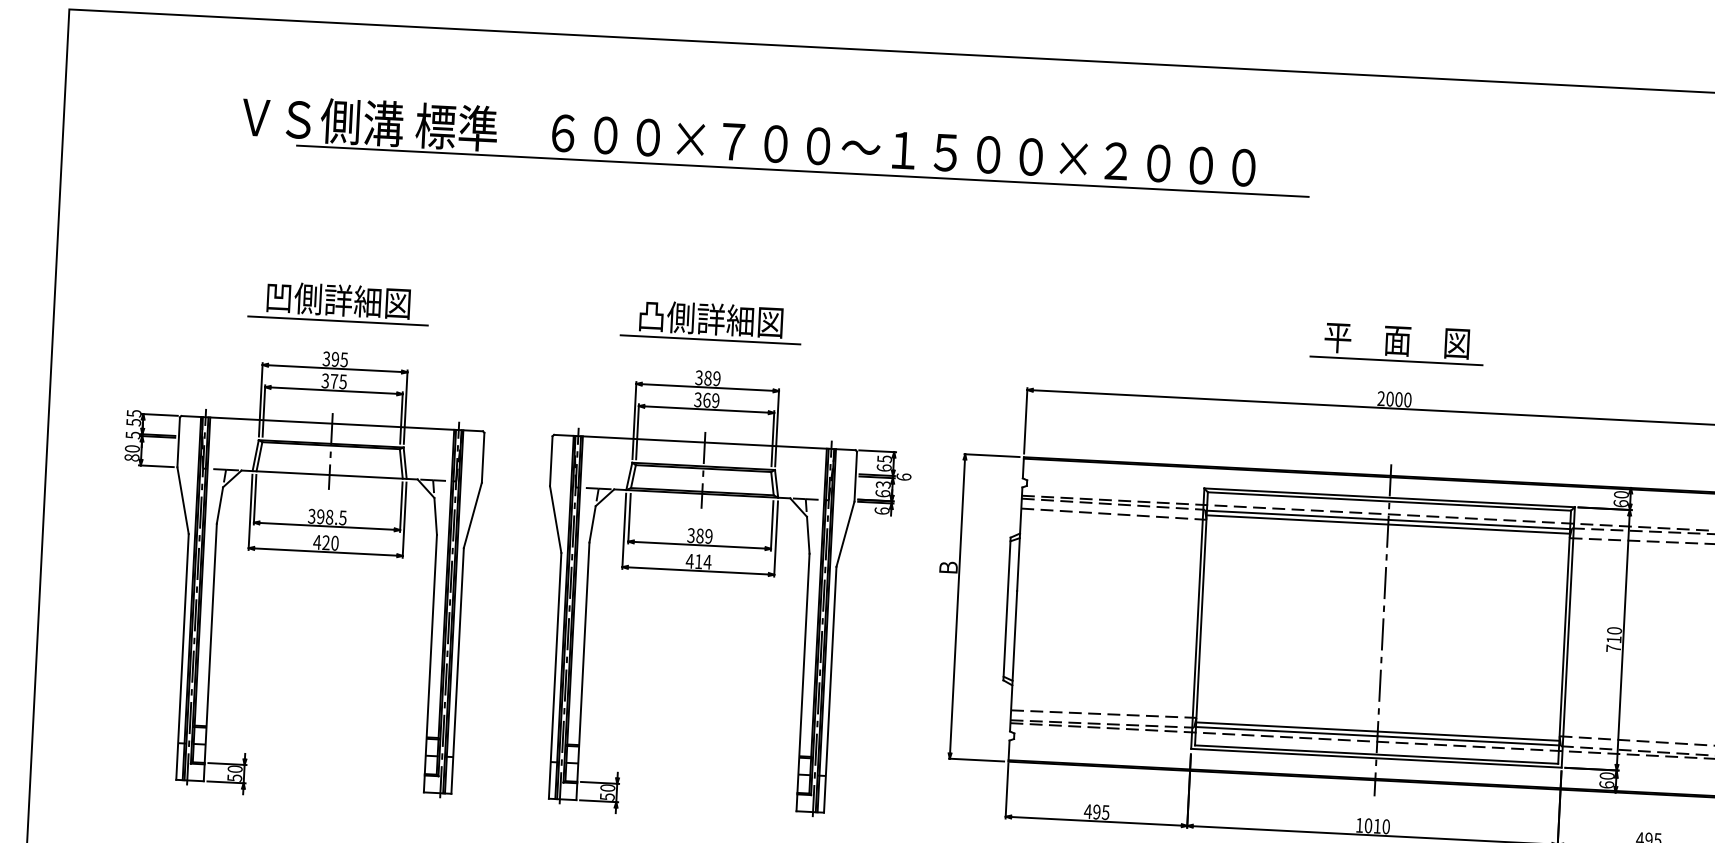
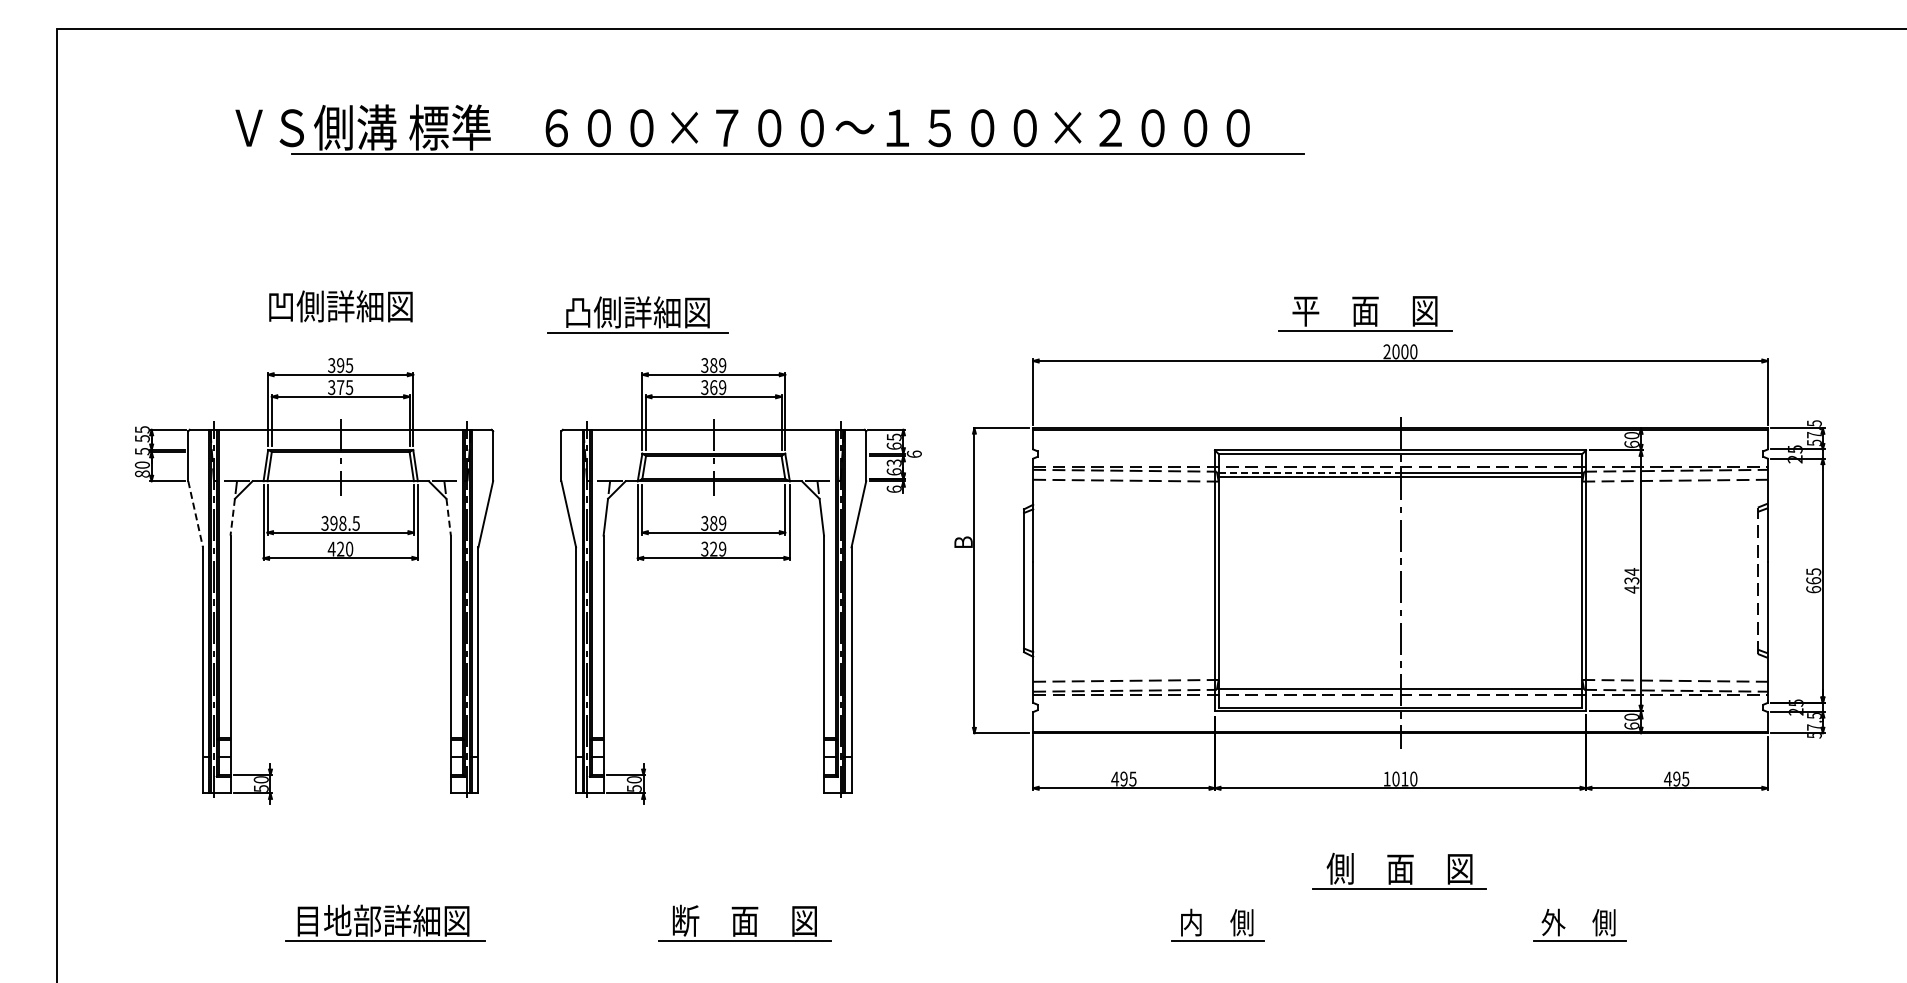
line: (338, 320) -> (341, 326), removed
part: (710, 321) -> (637, 314), moved
part: (1397, 343) -> (1365, 313), moved
line: (182, 500) -> (195, 514), solid -> dashed
line: (219, 505) -> (232, 517), solid -> dashed
line: (1297, 515) -> (1309, 472), solid -> dashed
line: (435, 516) -> (448, 517), solid -> dashed
text: (698, 561) -> (713, 548), 414 -> 329
text: (1613, 639) -> (1631, 580), 710 -> 434
line: (1377, 731) -> (1400, 684), removed

